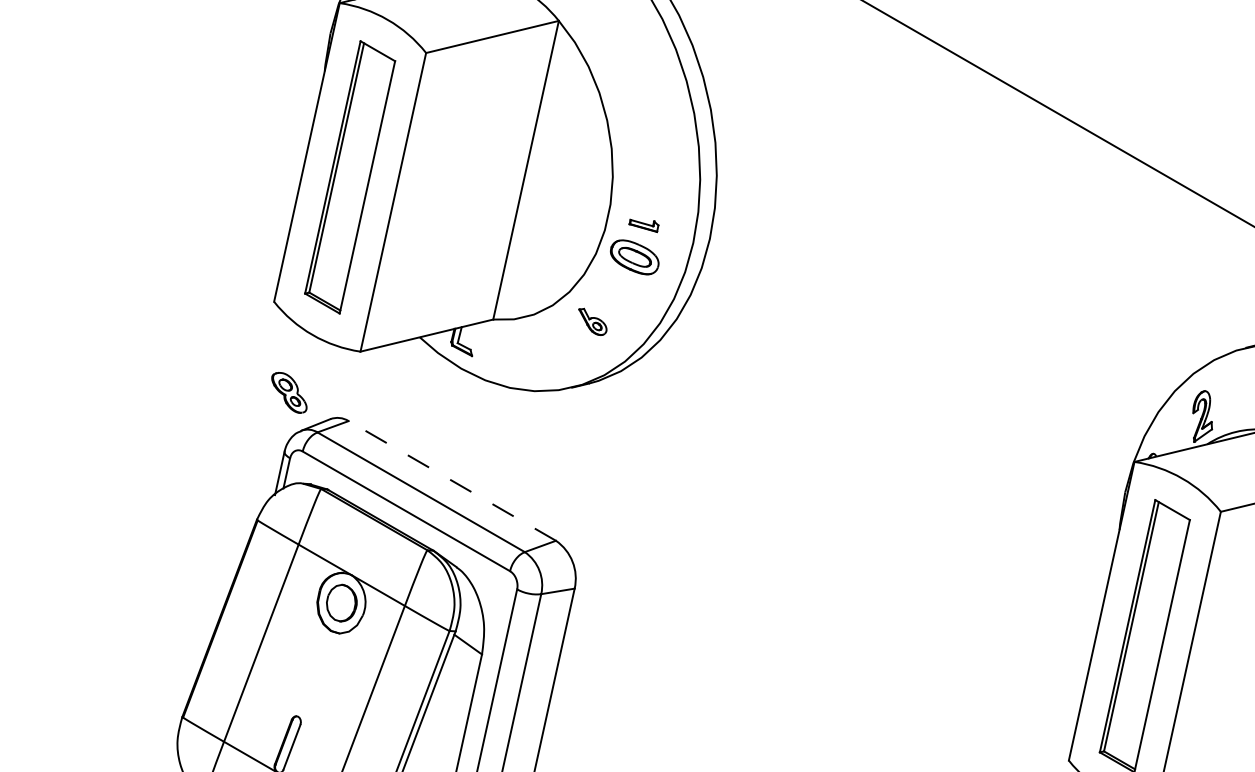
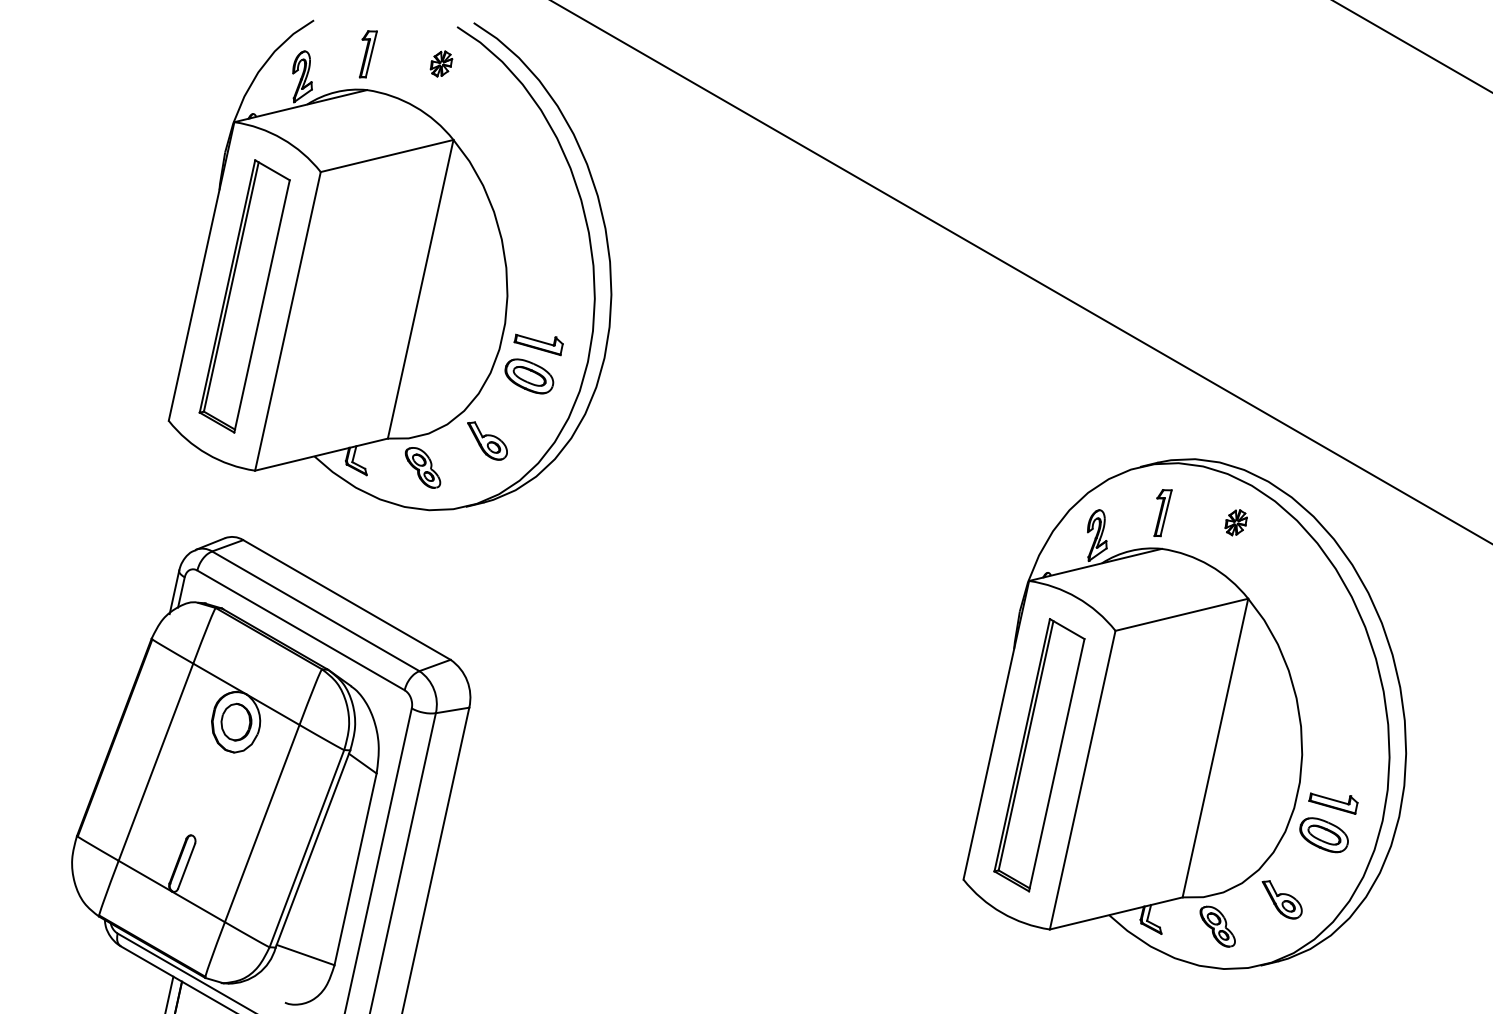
part: (643, 225) -> (538, 344), size x1.67
part: (592, 321) -> (487, 440), size x1.43
part: (288, 392) -> (422, 467), moved
line: (451, 480) -> (346, 599), dashed -> solid

